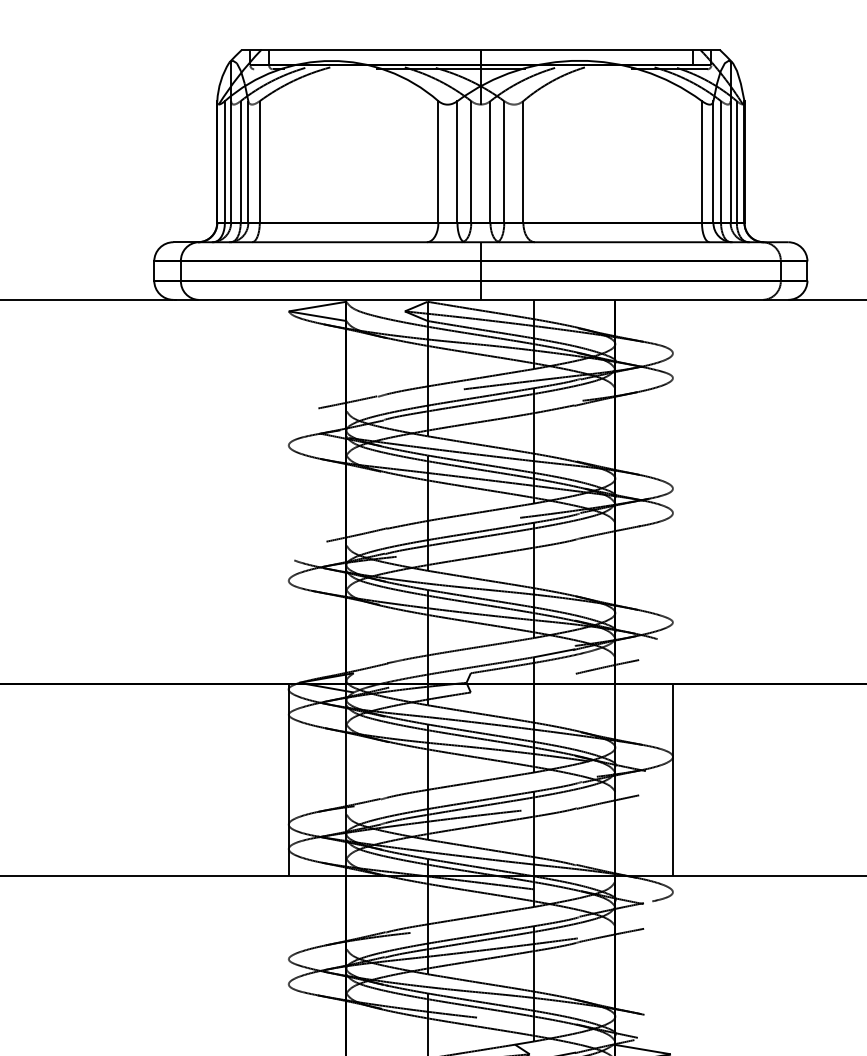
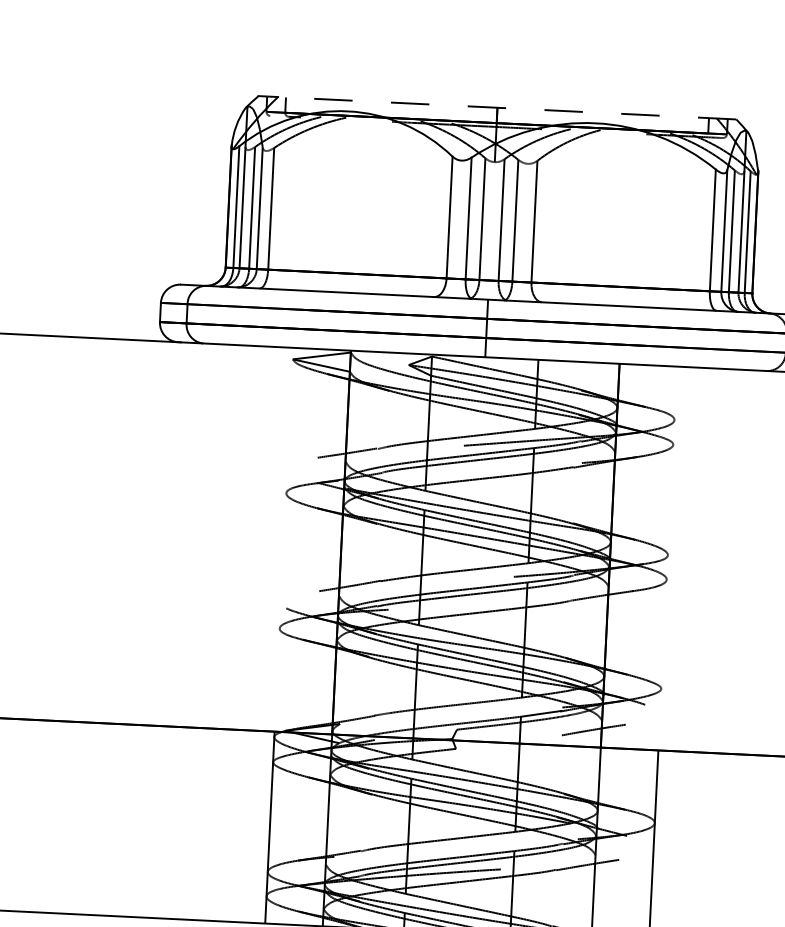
line: (490, 50) -> (507, 108), solid -> dashed

